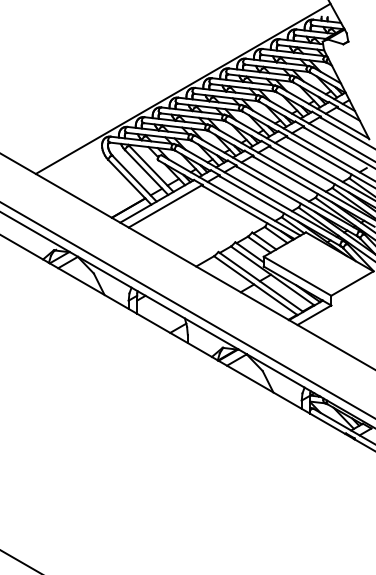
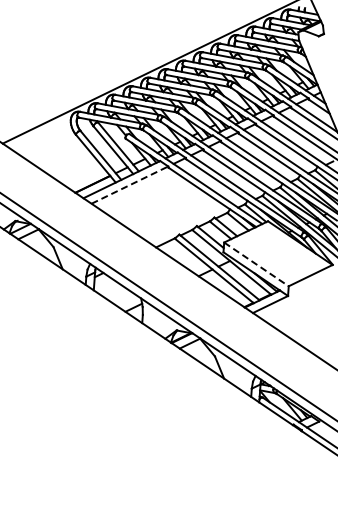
line: (165, 206) -> (129, 185), solid -> dashed
line: (297, 276) -> (256, 264), solid -> dashed

